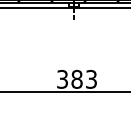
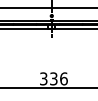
text: (83, 78) -> (58, 78), 383 -> 336

